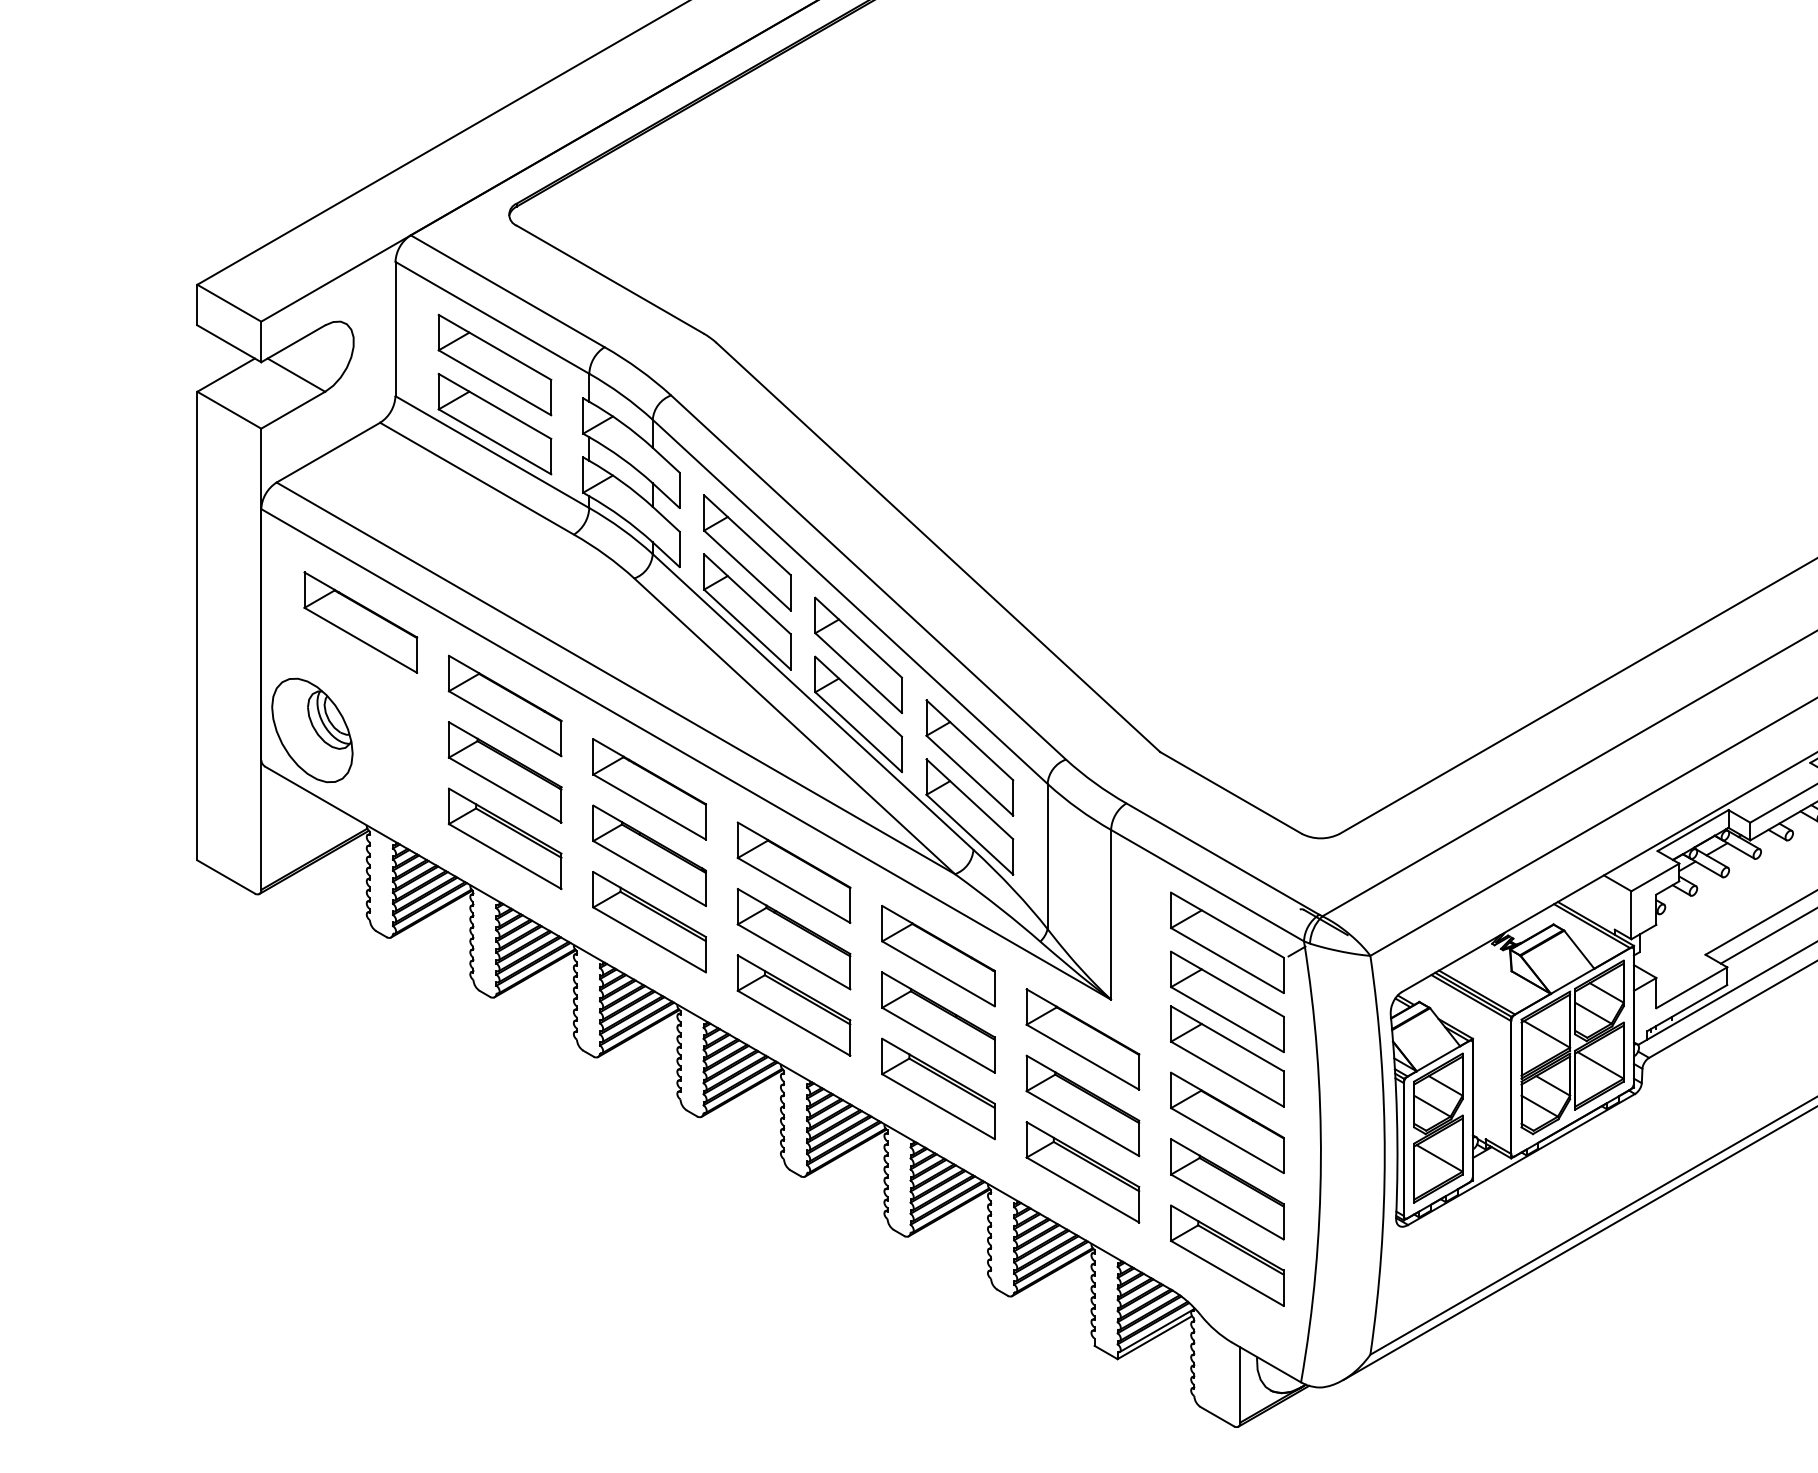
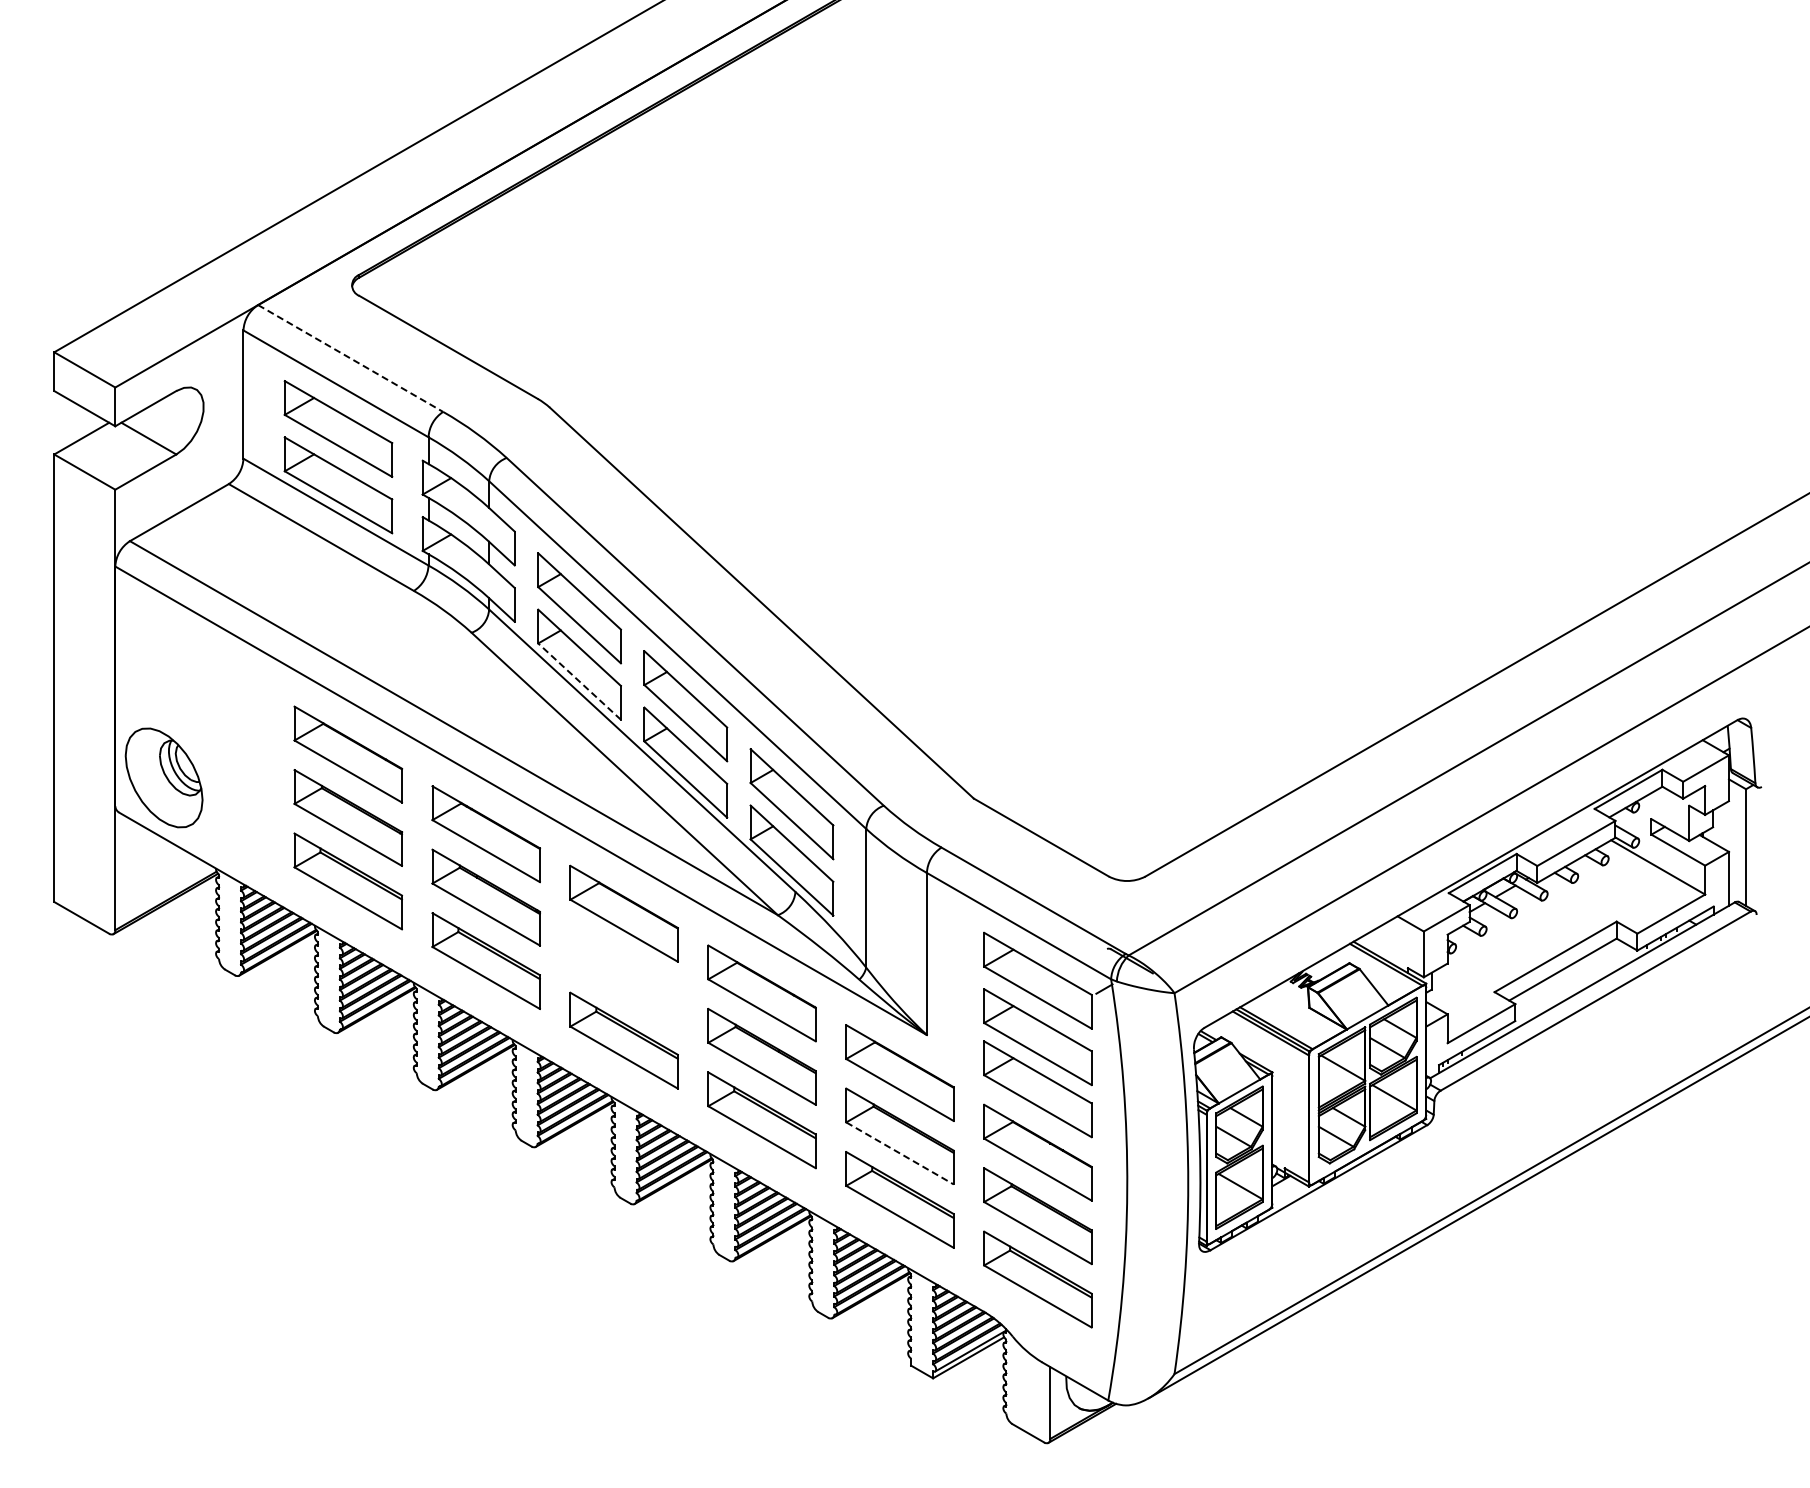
line: (507, 291) -> (350, 358), solid -> dashed
part: (360, 622) -> (210, 674), removed
line: (747, 629) -> (579, 681), solid -> dashed
part: (793, 939) -> (623, 977), removed
line: (1083, 1123) -> (900, 1153), solid -> dashed

